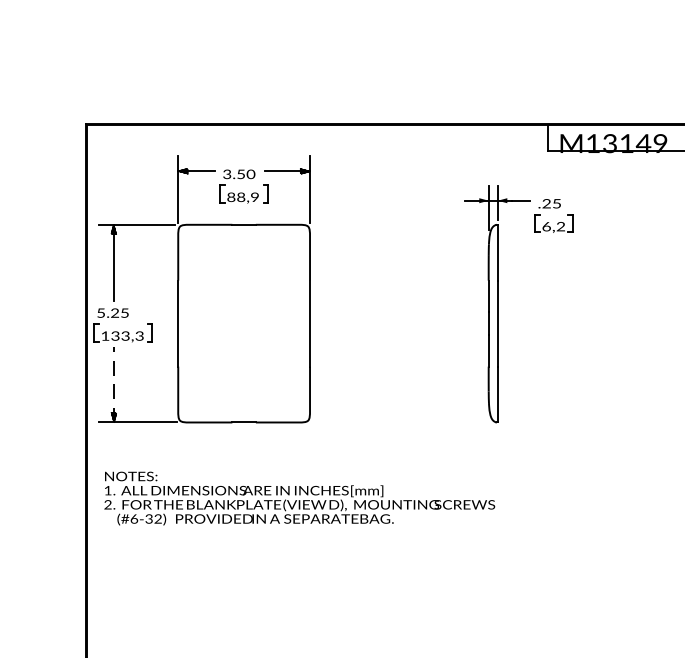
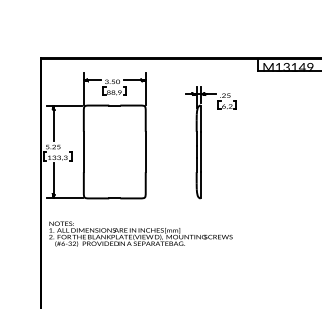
part: (498, 303) -> (201, 142), moved
line: (113, 384) -> (53, 180), dashed -> solid

